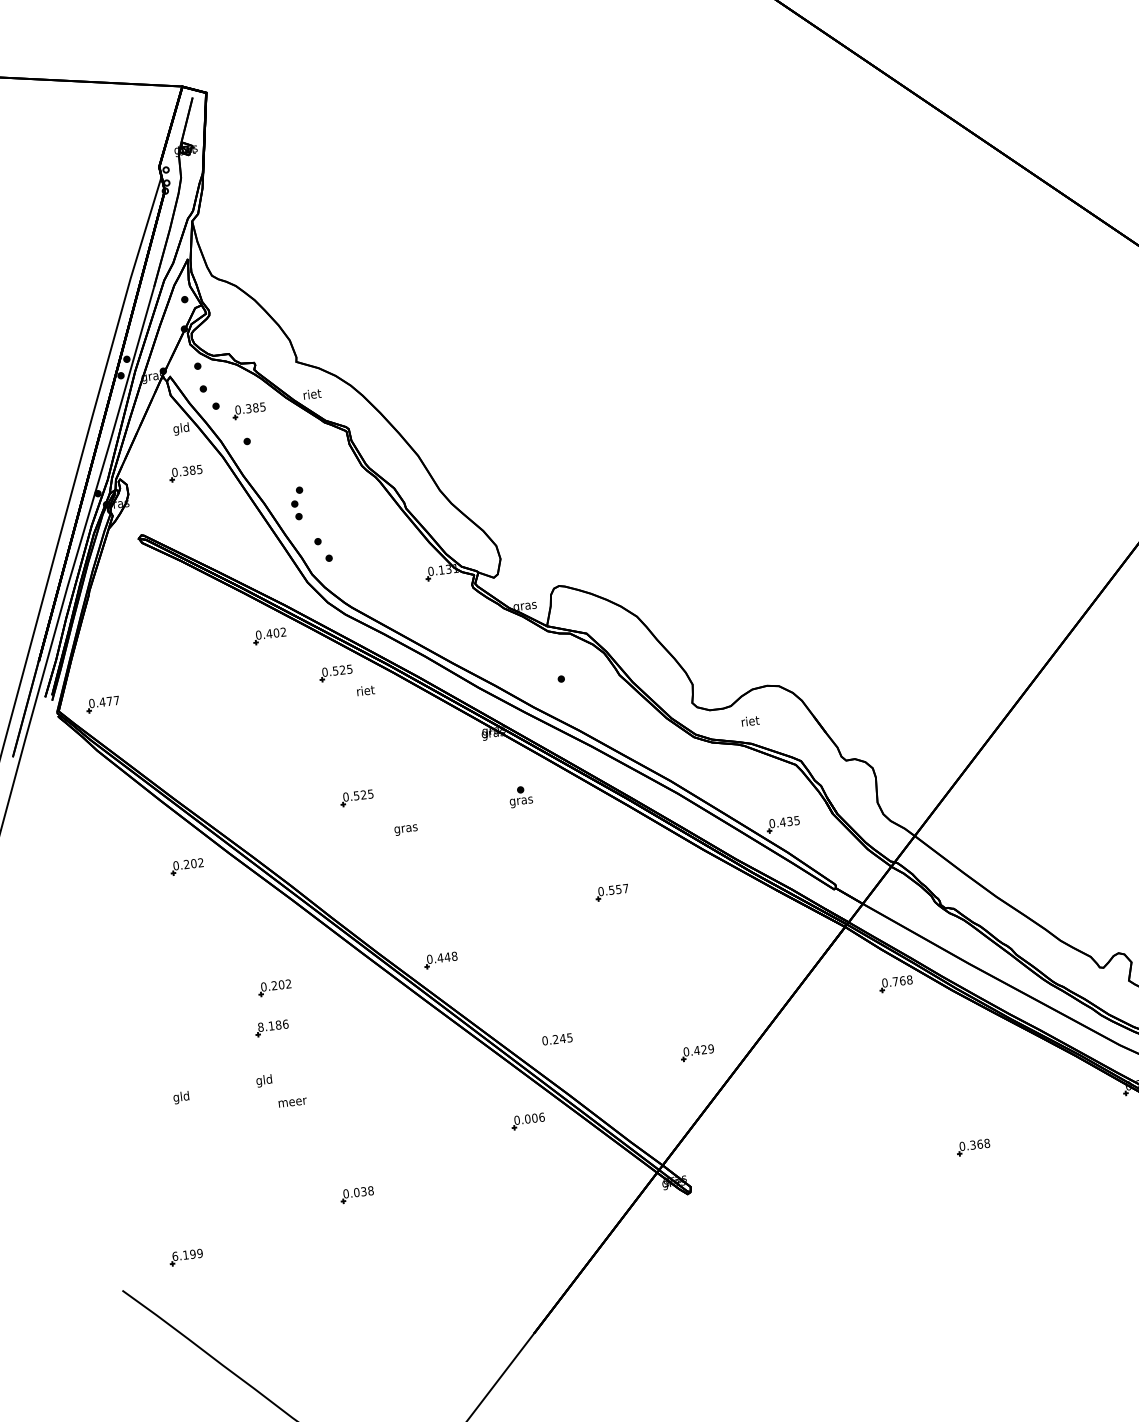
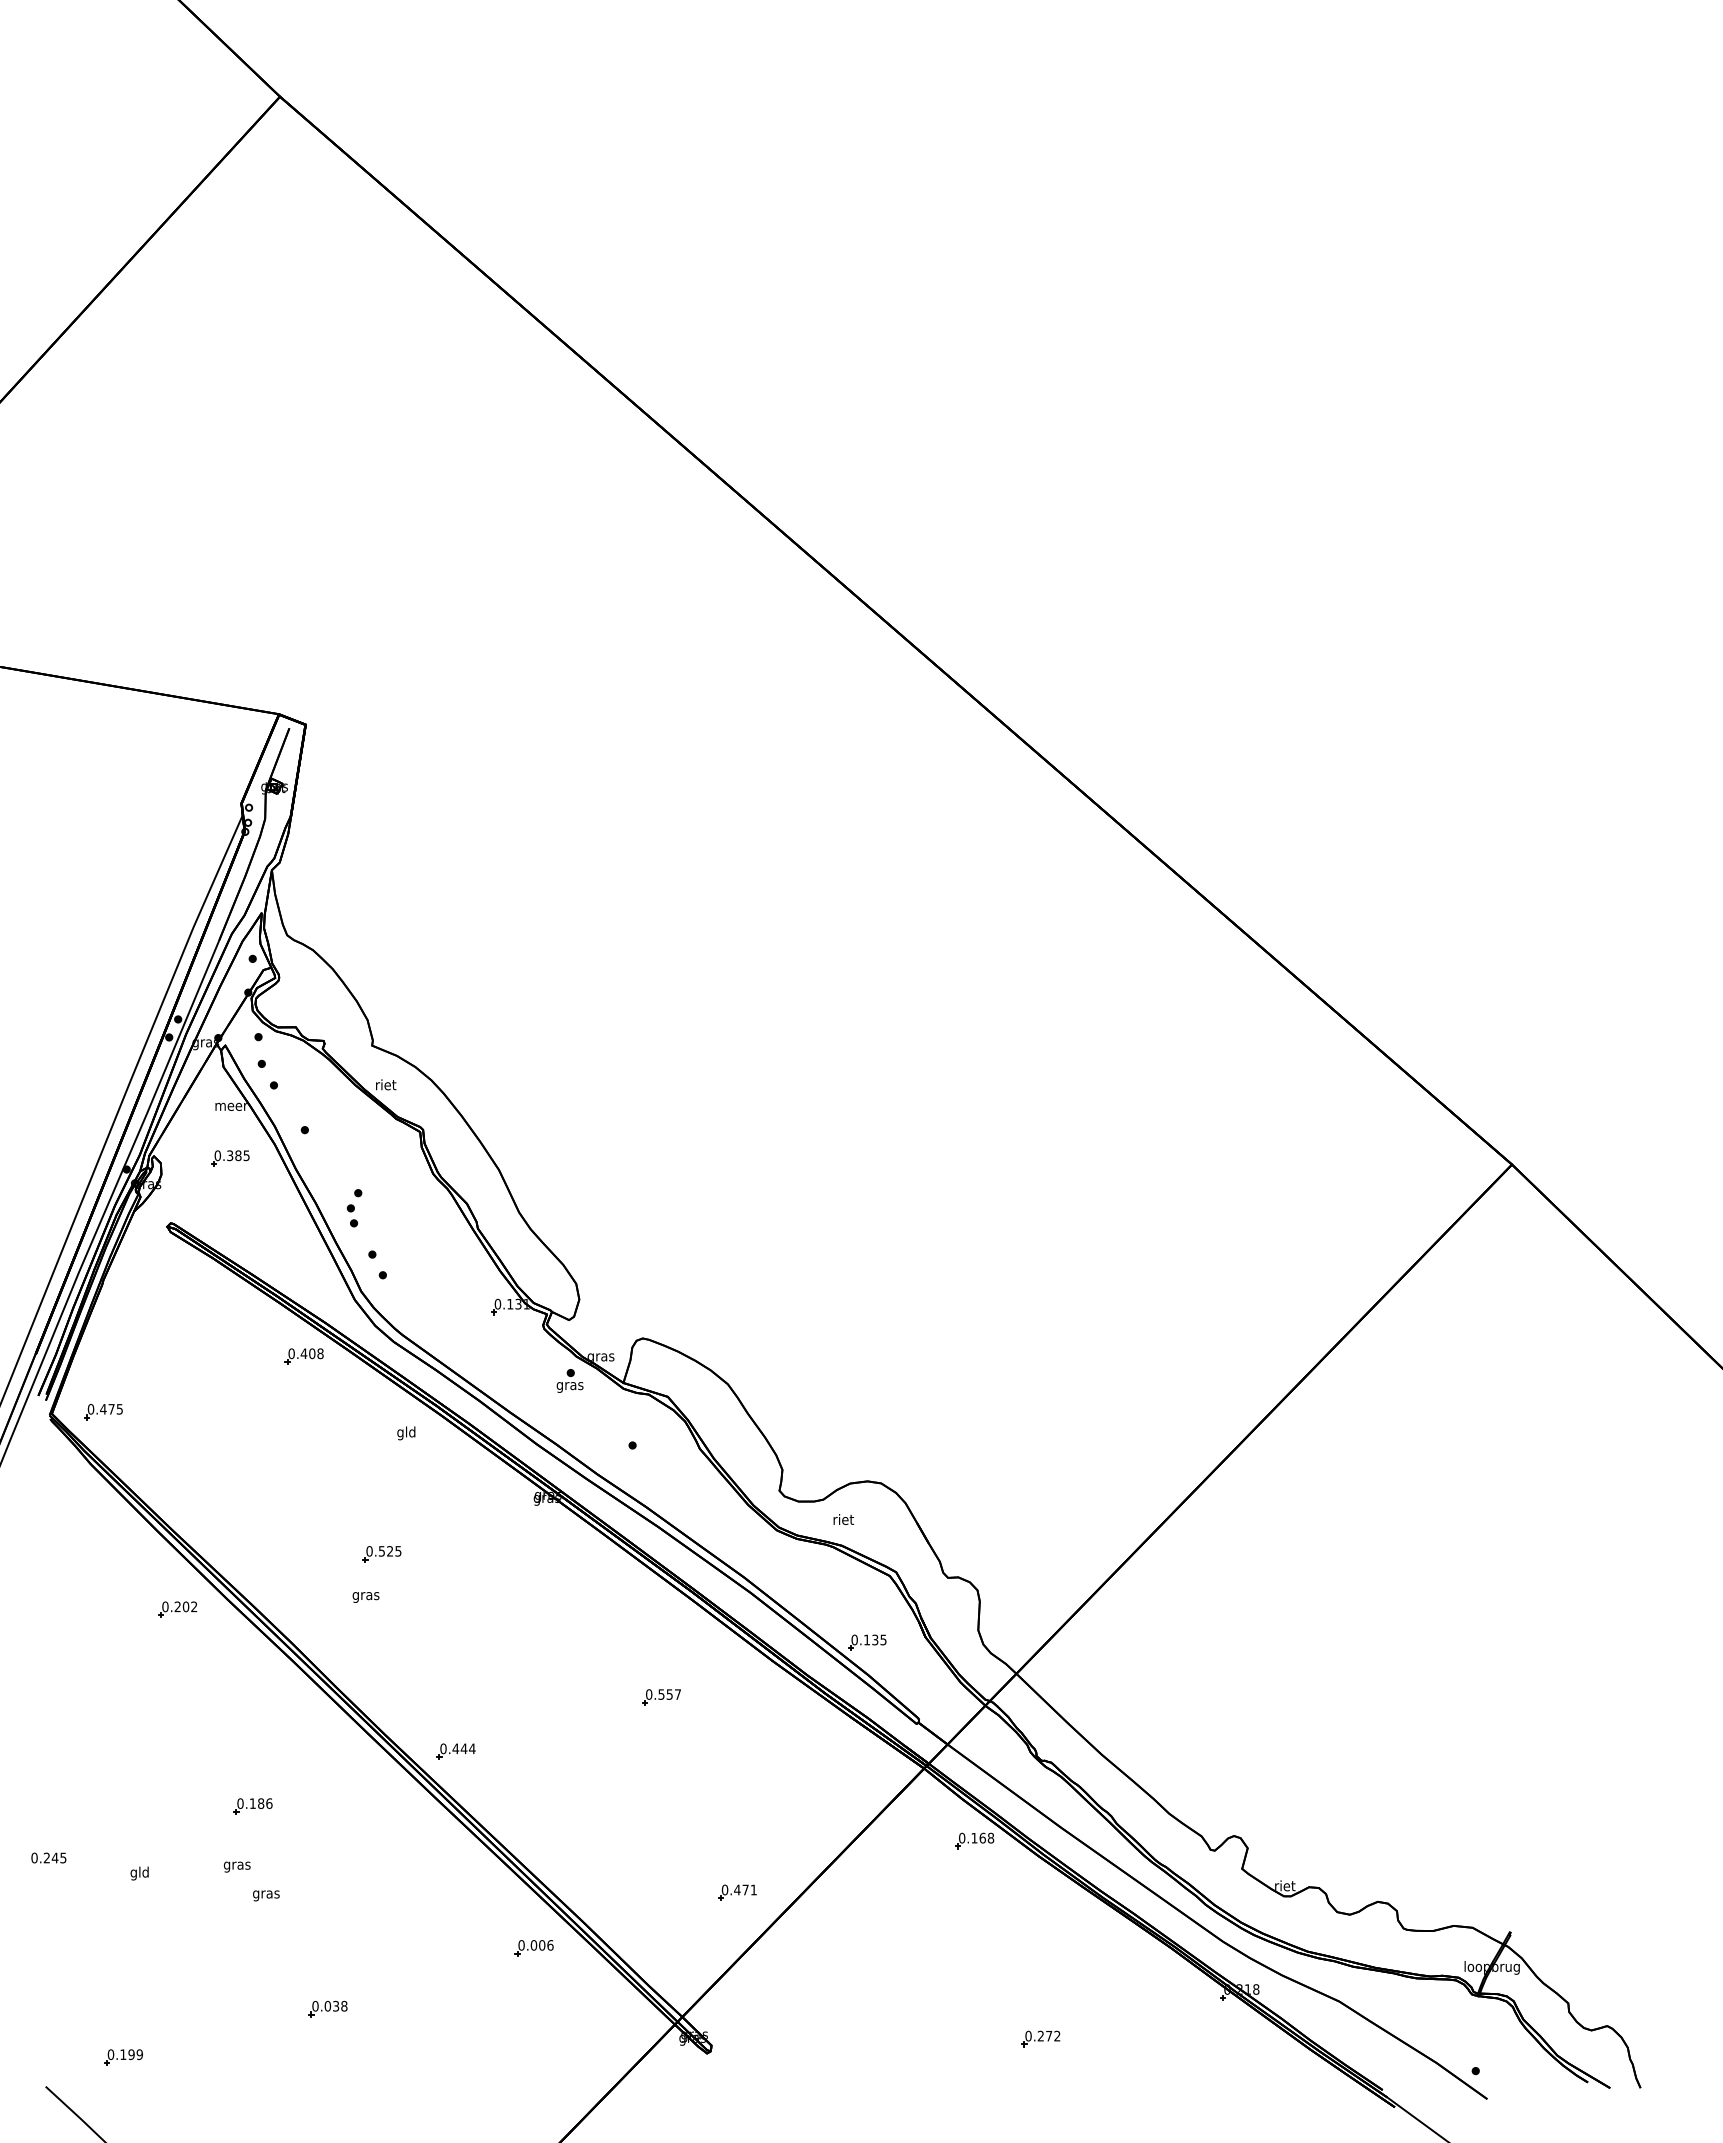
part: (249, 411) -> (311, 1095), removed
text: (180, 428) -> (230, 1106), gld -> meer
text: (283, 631) -> (320, 1353), 0.402 -> 0.408
part: (335, 673) -> (374, 1408), removed
text: (365, 691) -> (406, 1433), riet -> gld
text: (116, 700) -> (119, 1409), 0.477 -> 0.475
part: (520, 796) -> (569, 1380), moved
text: (782, 821) -> (866, 1639), 0.435 -> 0.135
text: (405, 830) -> (365, 1597), moved
text: (454, 956) -> (472, 1748), 0.448 -> 0.444
text: (895, 981) -> (974, 1838), 0.768 -> 0.168
part: (274, 988) -> (261, 1760), removed
text: (260, 1027) -> (240, 1803), 8.186 -> 0.186
text: (557, 1038) -> (48, 1857), moved
text: (707, 1048) -> (749, 1889), 0.429 -> 0.471
text: (263, 1080) -> (236, 1865), gld -> gras
text: (292, 1103) -> (266, 1895), meer -> gras
text: (979, 1143) -> (1048, 2035), 0.368 -> 0.272
text: (175, 1256) -> (111, 2054), 6.199 -> 0.199

